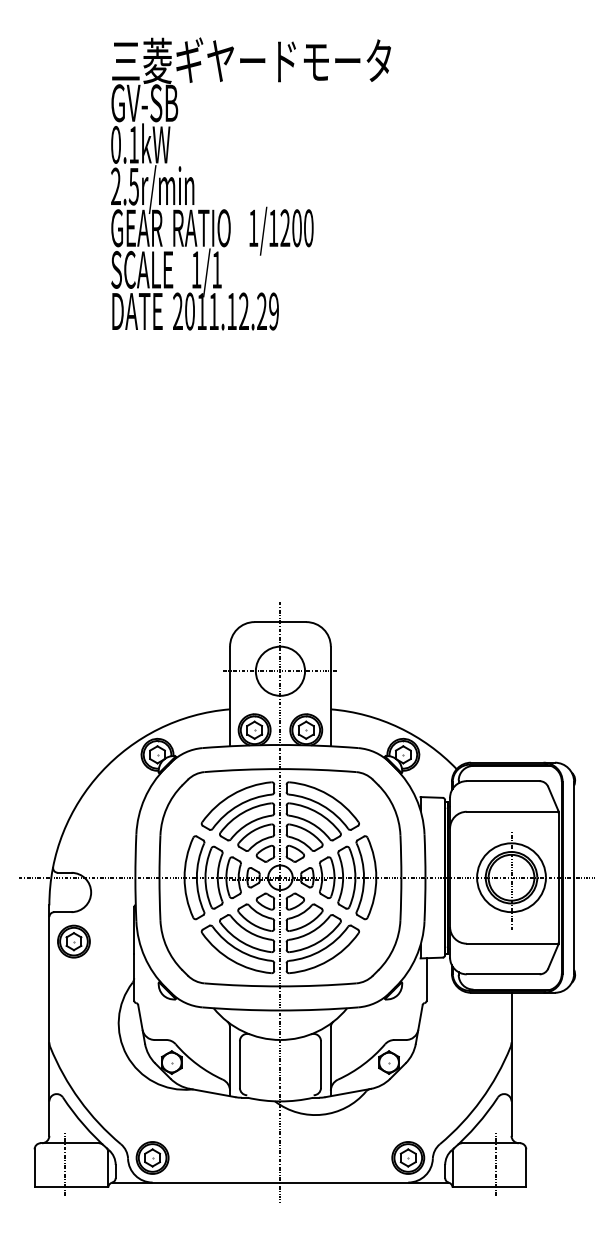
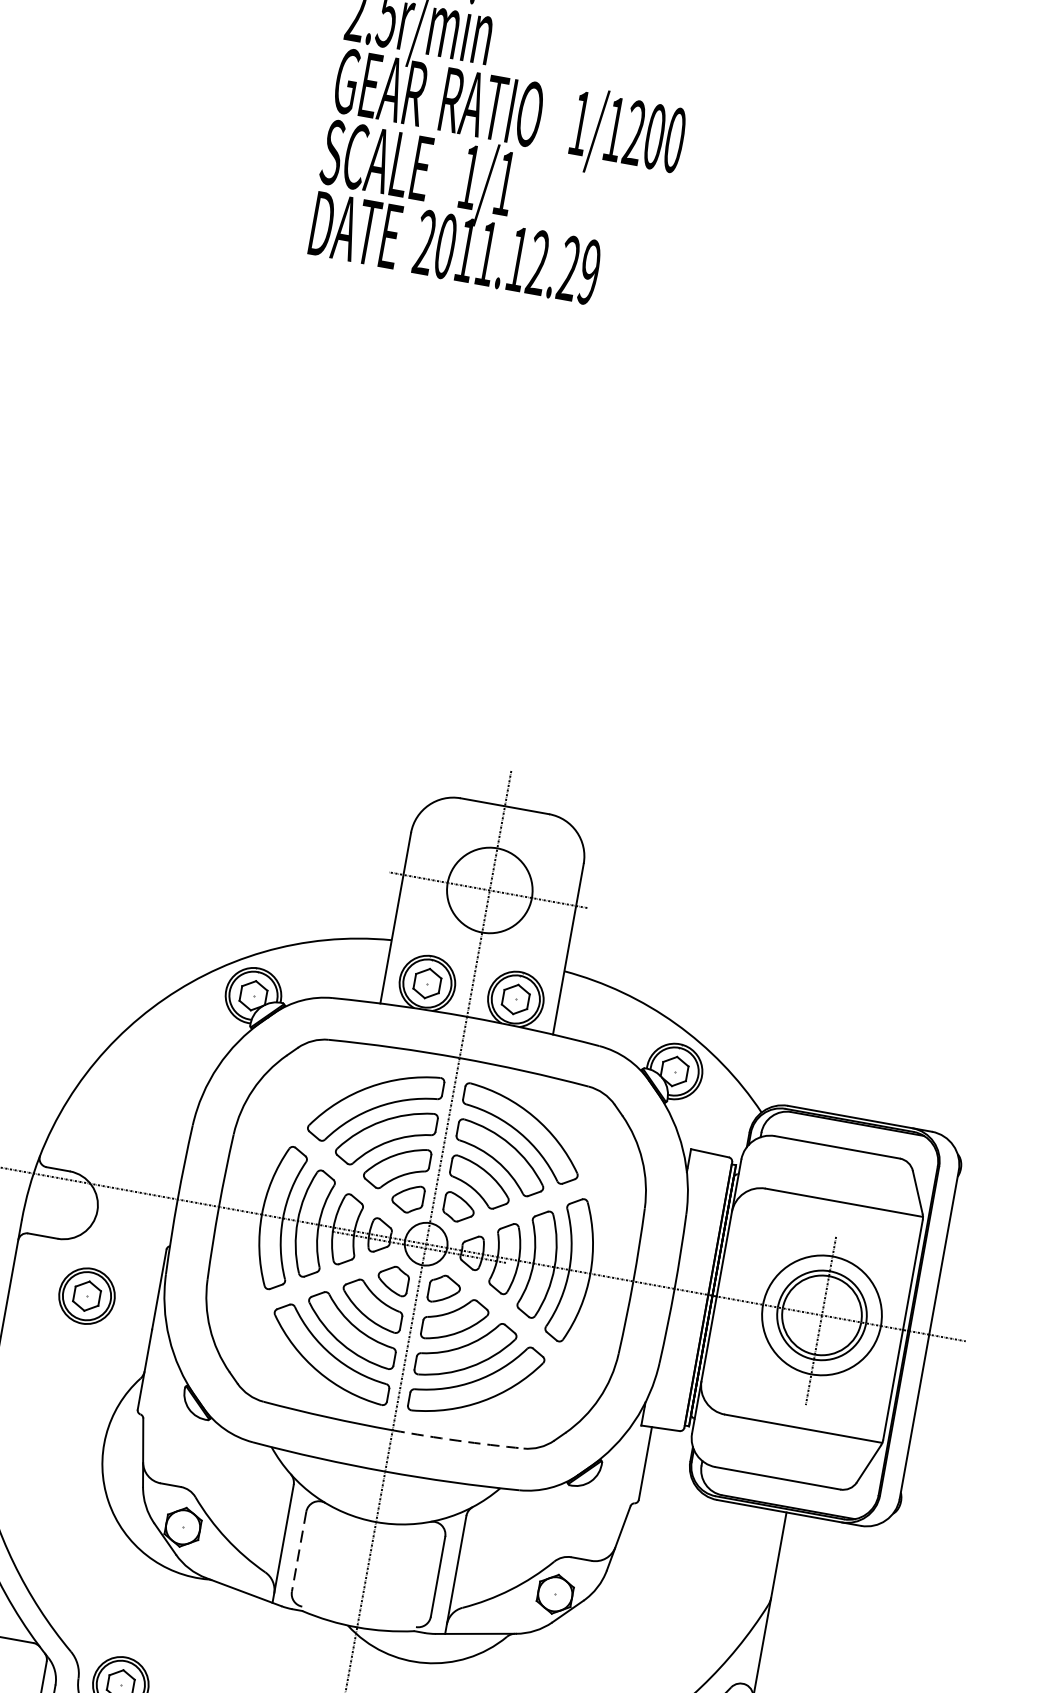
part: (73, 941) -> (86, 1295), moved
arc: (318, 985) -> (458, 1440), solid -> dashed
line: (239, 1065) -> (298, 1553), solid -> dashed

